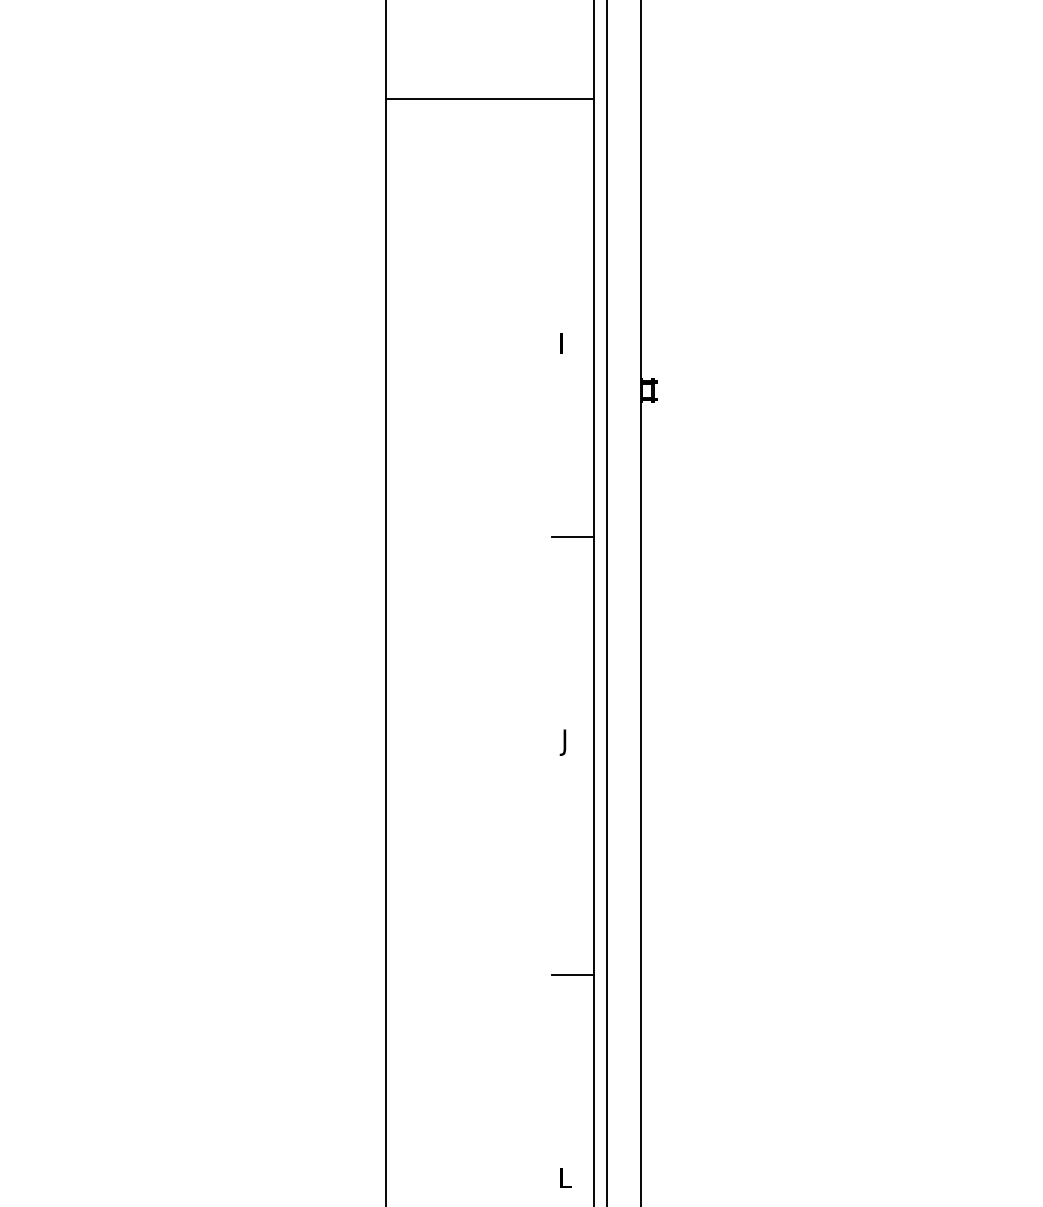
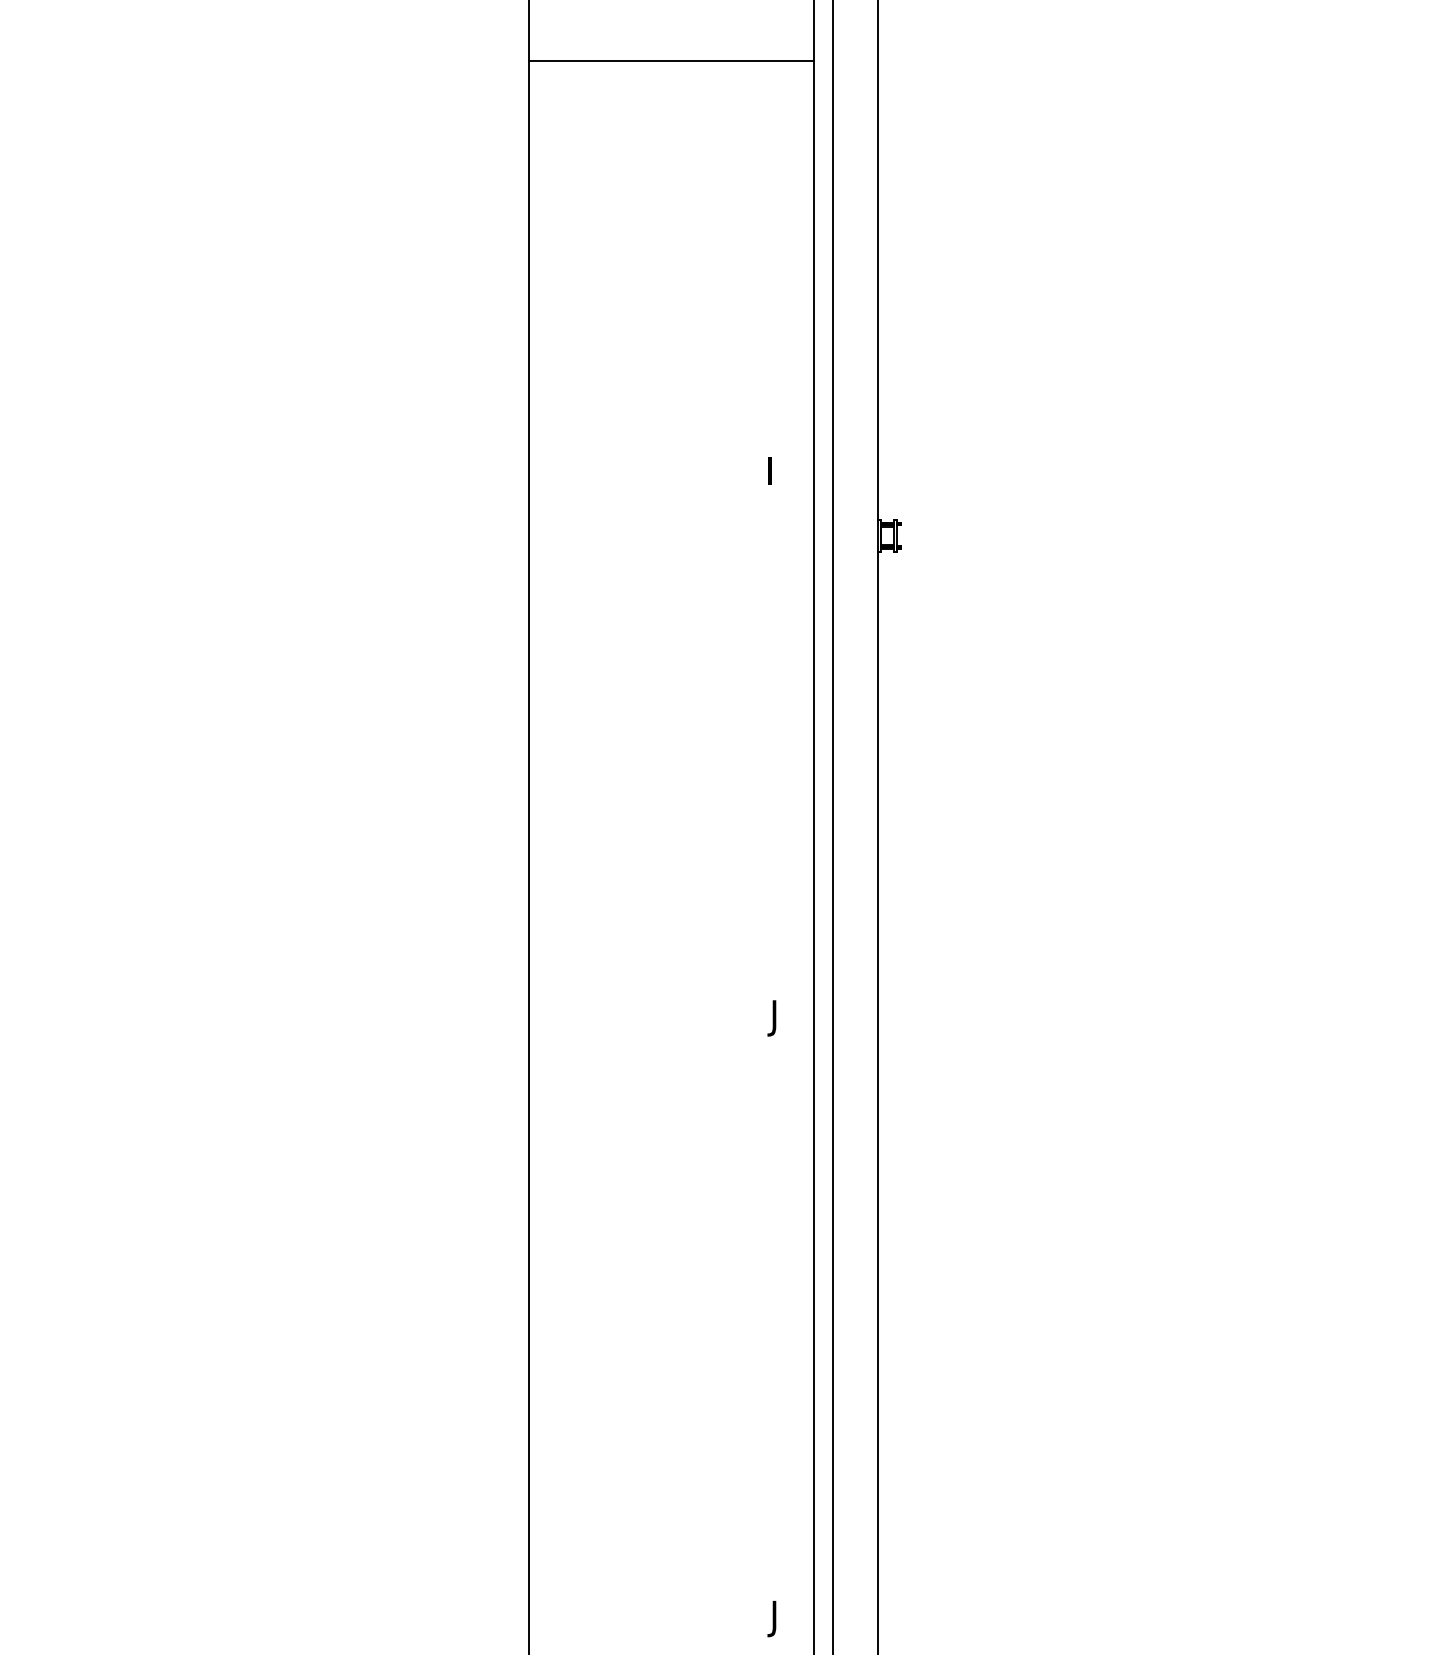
line: (489, 99) -> (671, 61), moved
line: (573, 537) -> (786, 737), removed
line: (573, 975) -> (786, 1337), removed
text: (565, 1180) -> (775, 1618), L -> J

